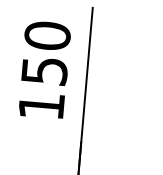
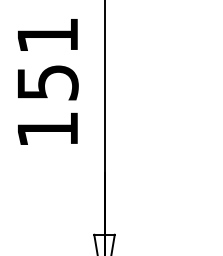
text: (47, 35) -> (47, 35), 150 -> 151

